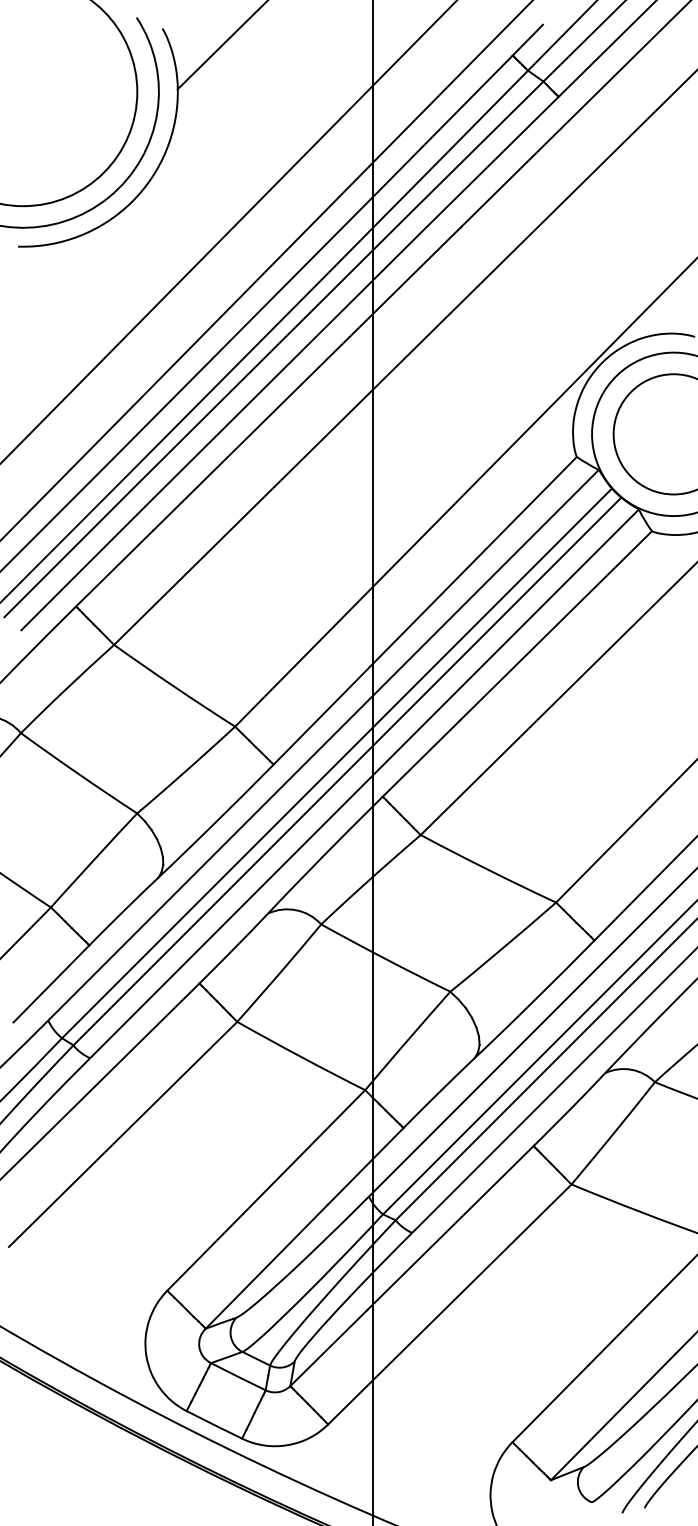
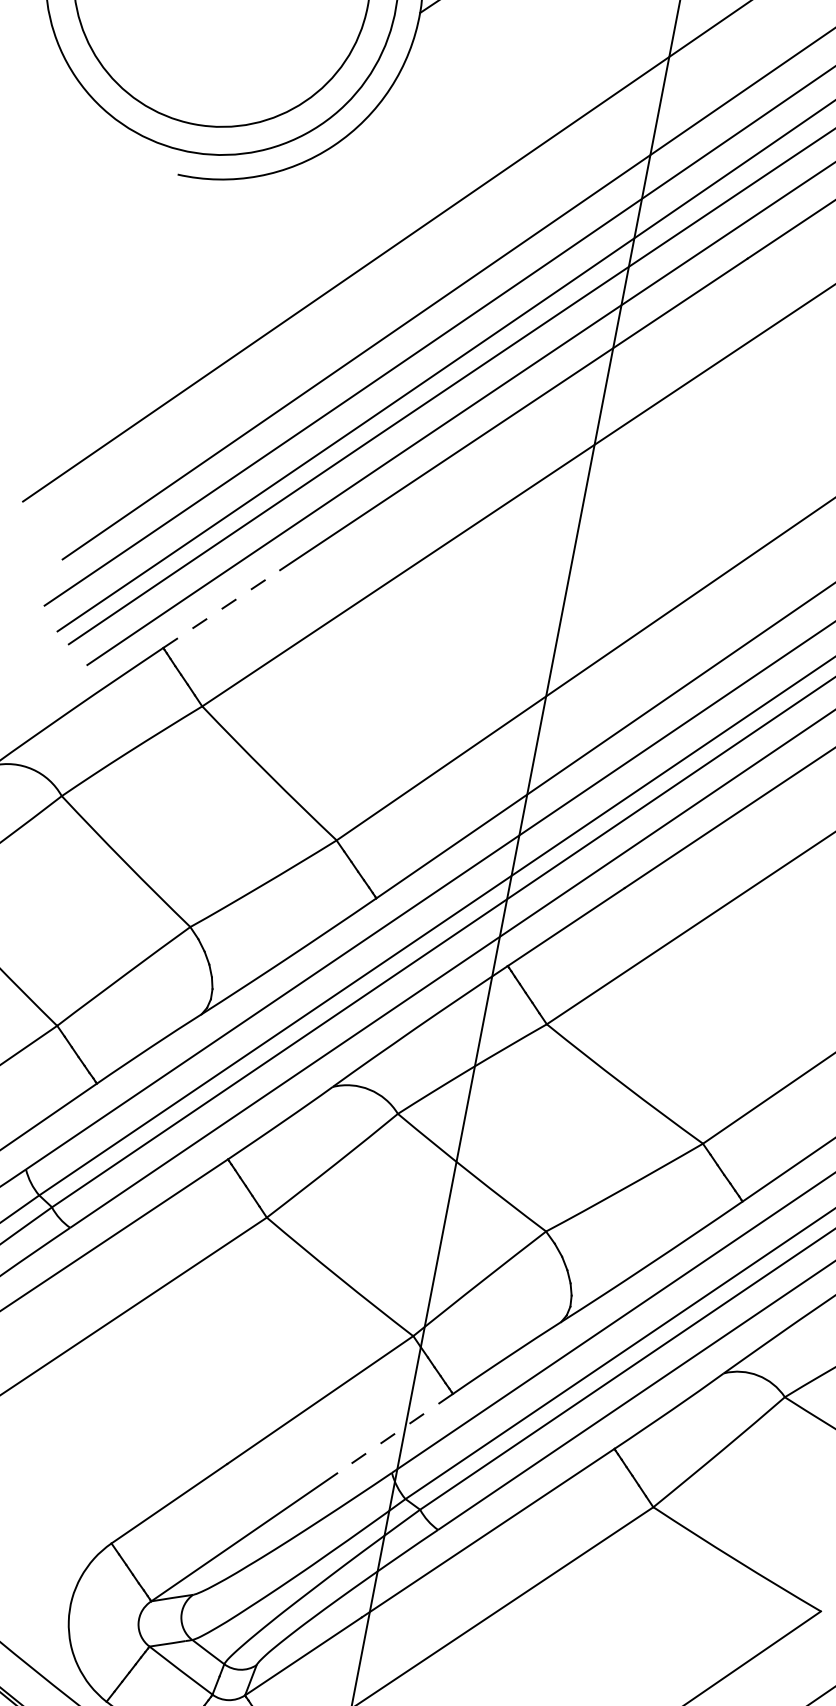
line: (114, 568) -> (221, 608), solid -> dashed
line: (365, 1166) -> (394, 1433), solid -> dashed

